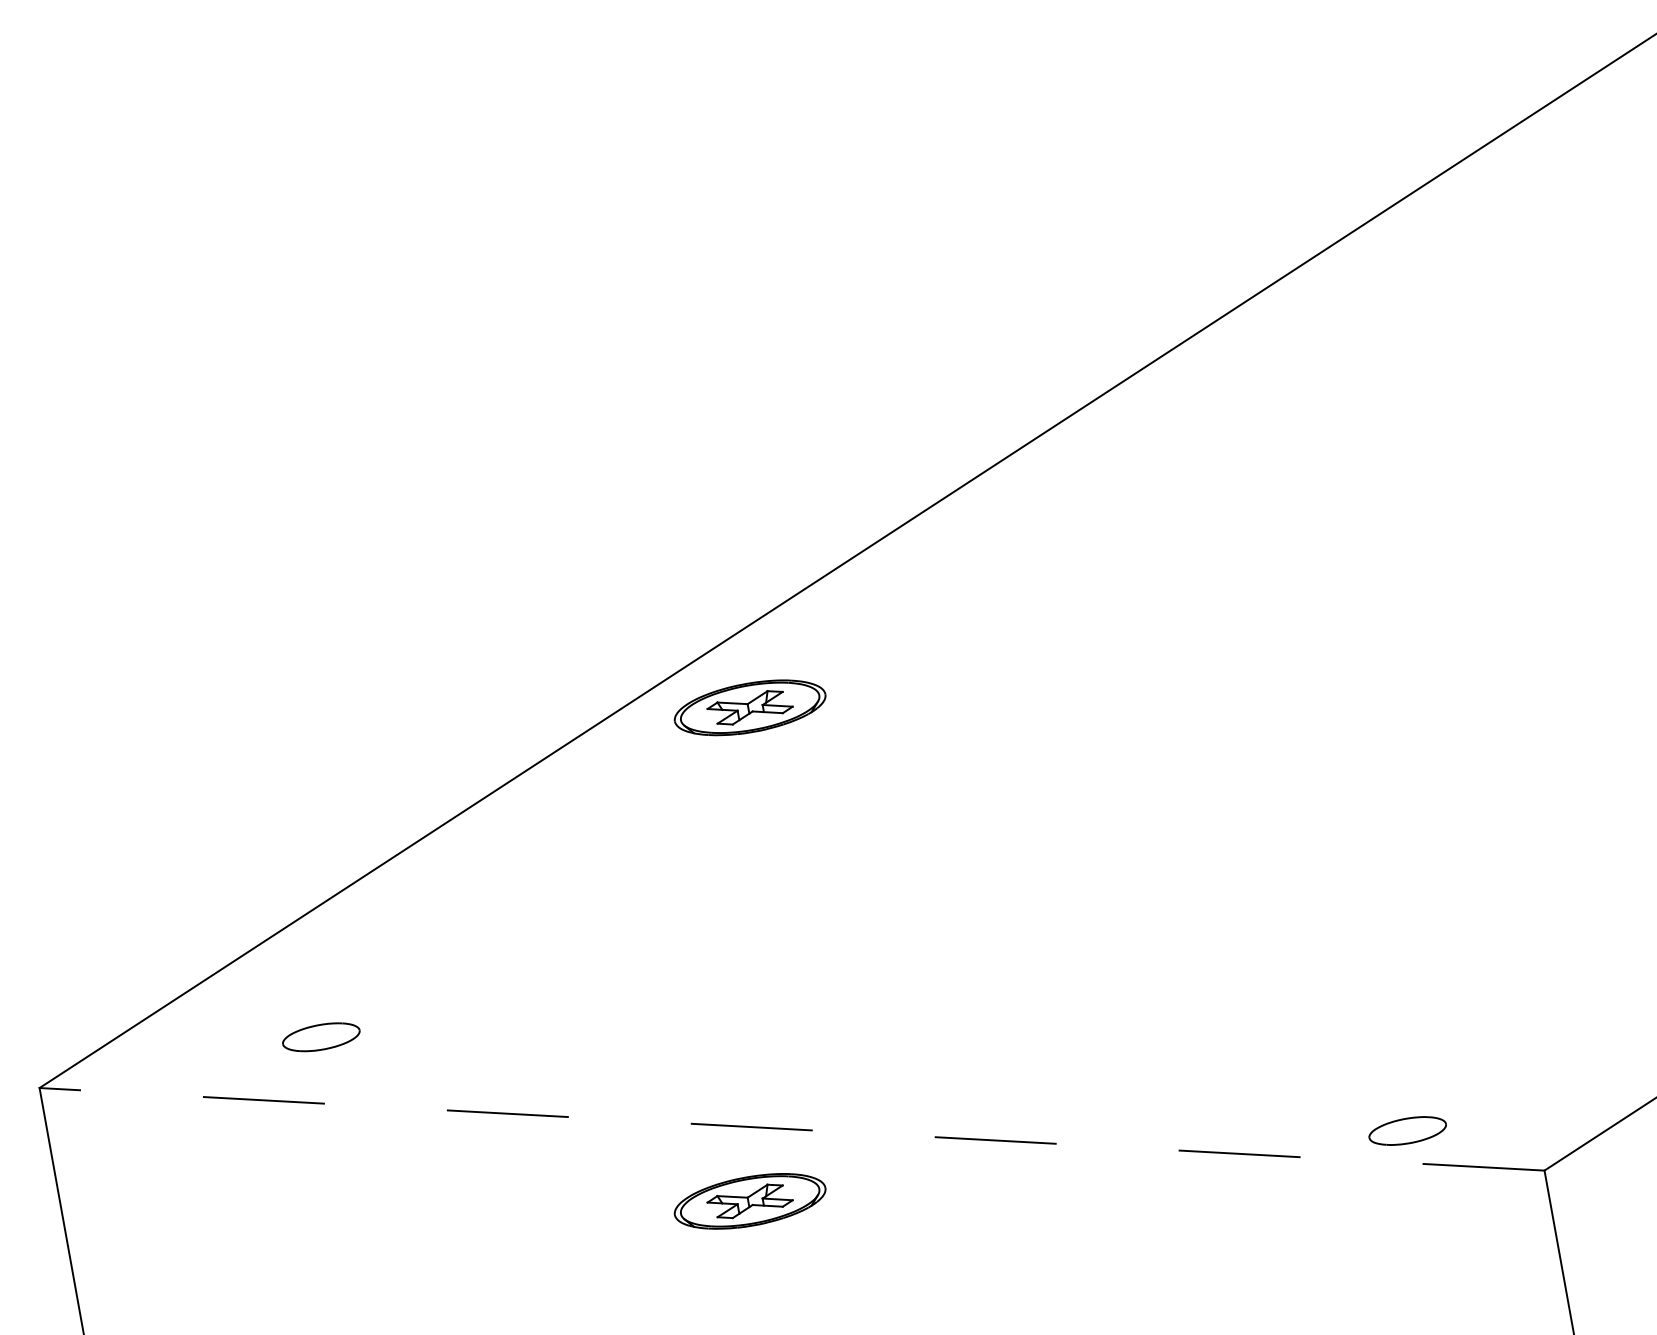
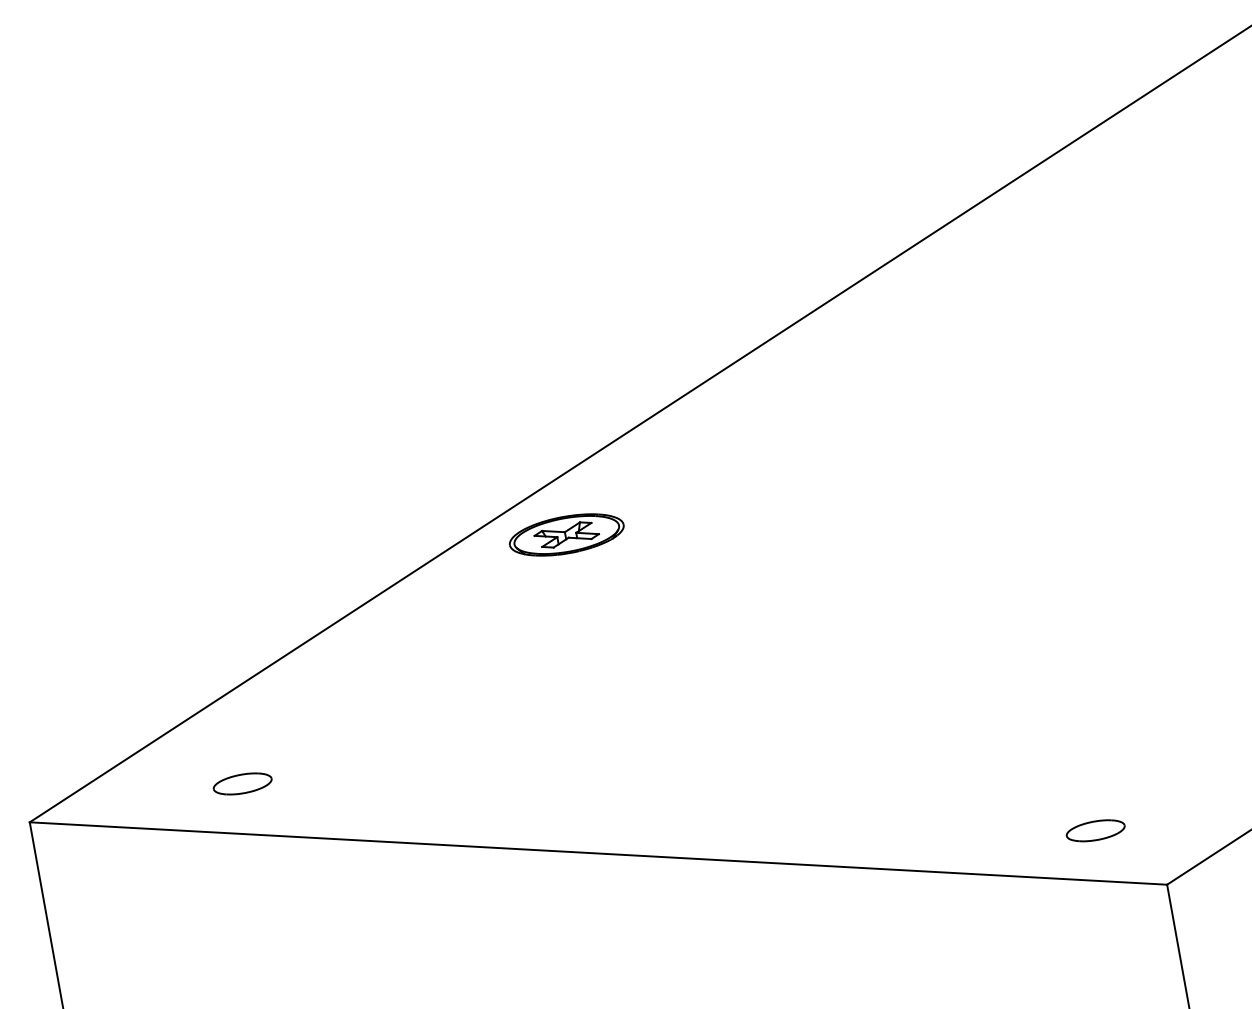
line: (792, 1129) -> (598, 853), dashed -> solid
part: (1407, 1130) -> (1095, 830), moved
part: (749, 1200) -> (566, 907), removed

